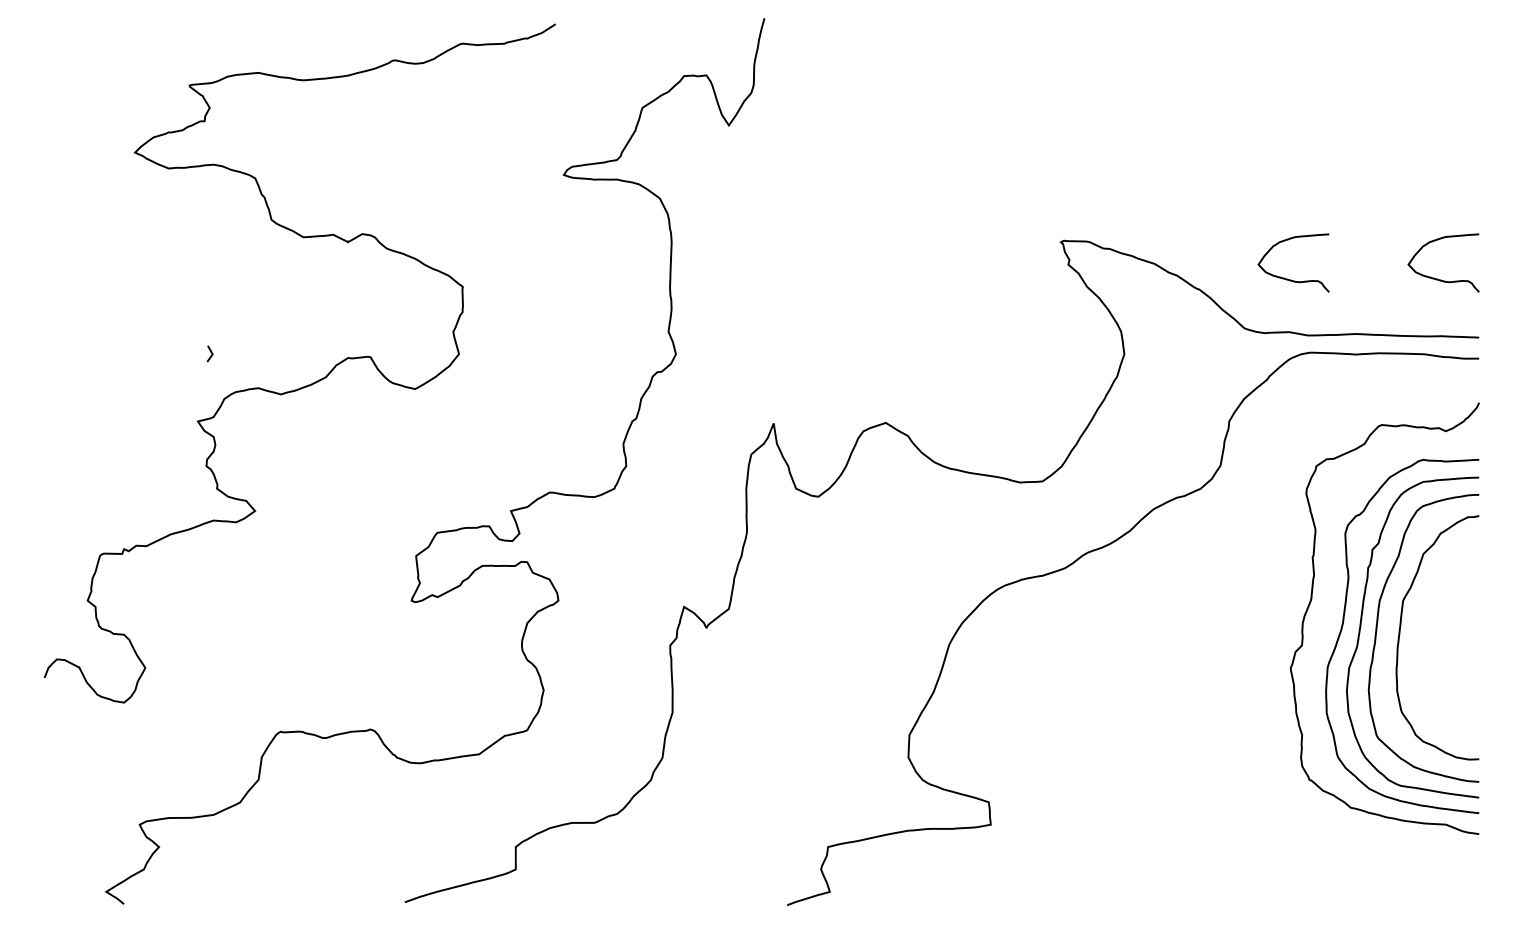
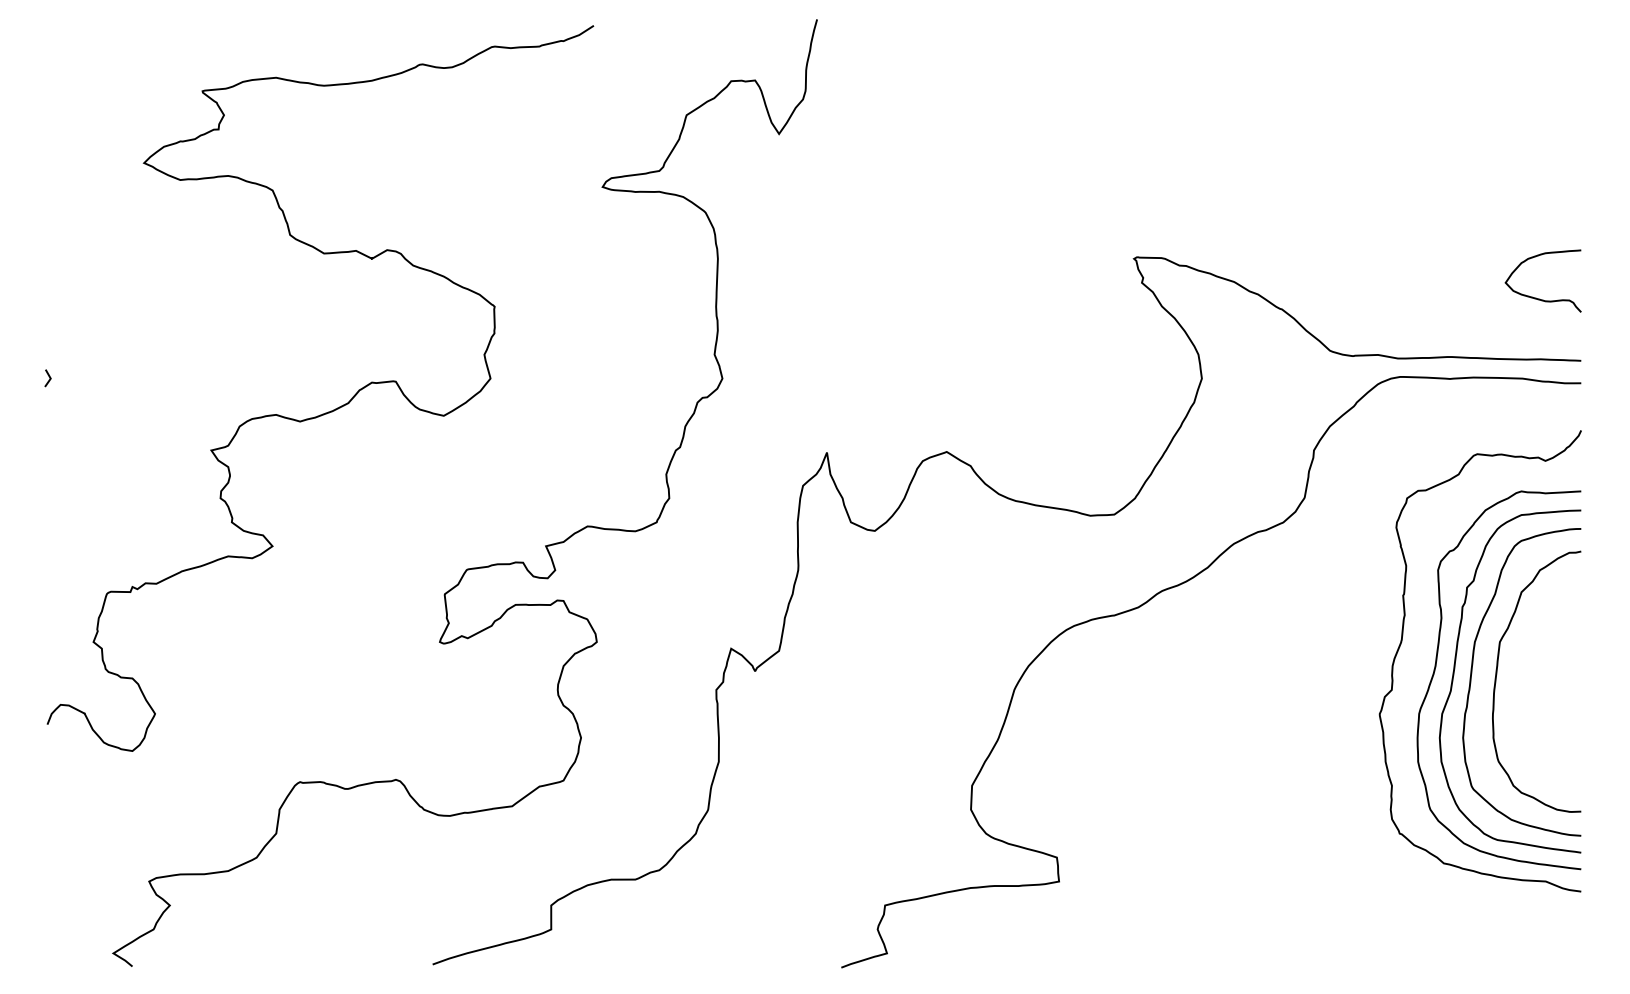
curve: (1287, 278) -> (1376, 297), removed
line: (210, 352) -> (48, 376), moved

